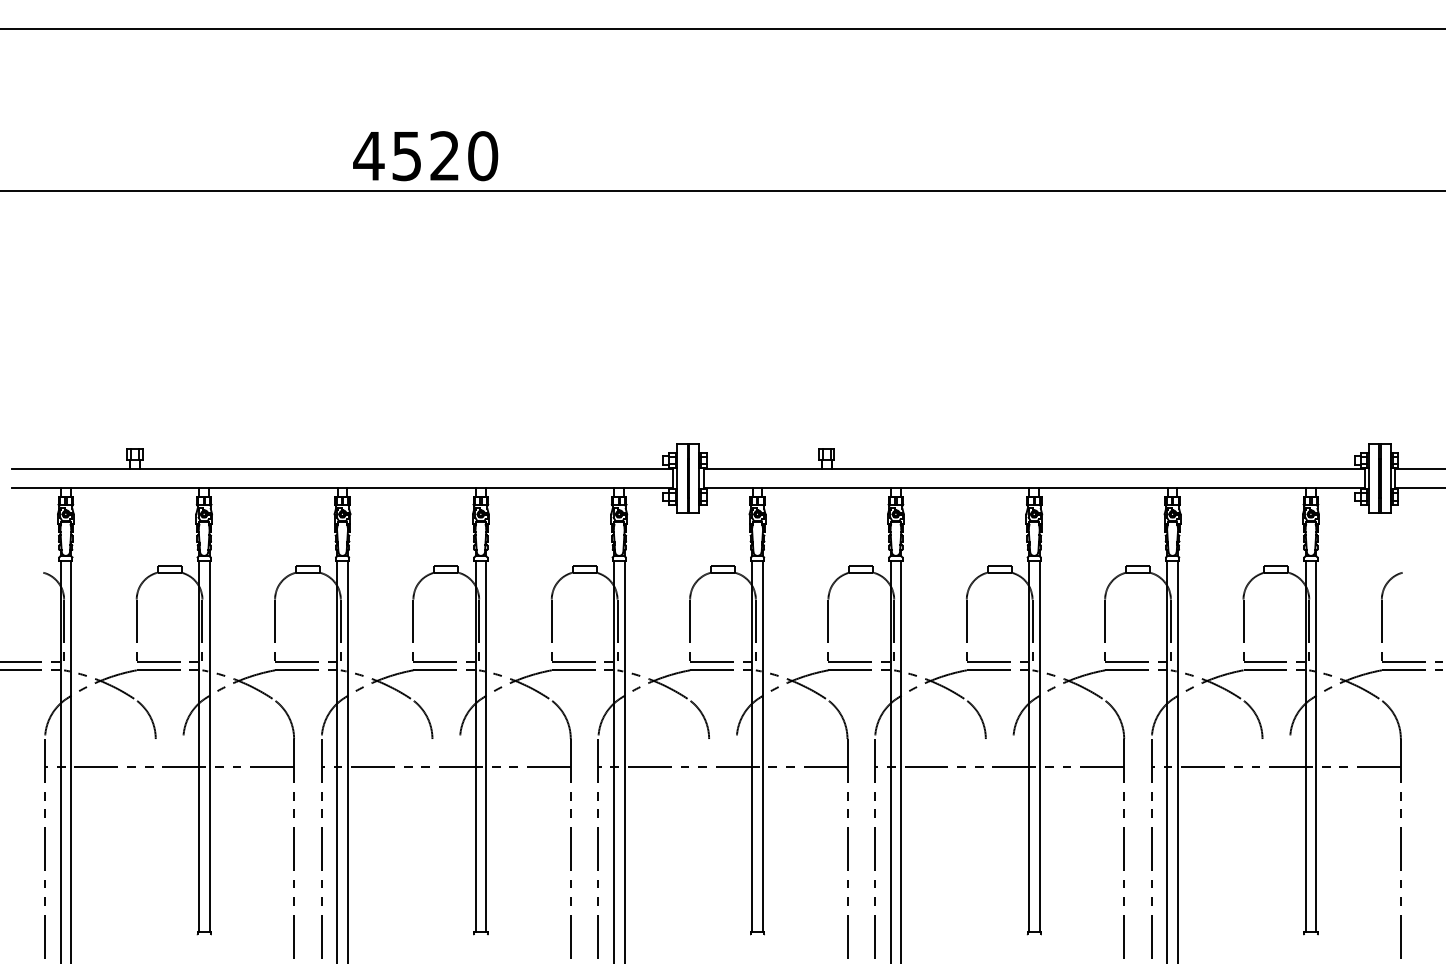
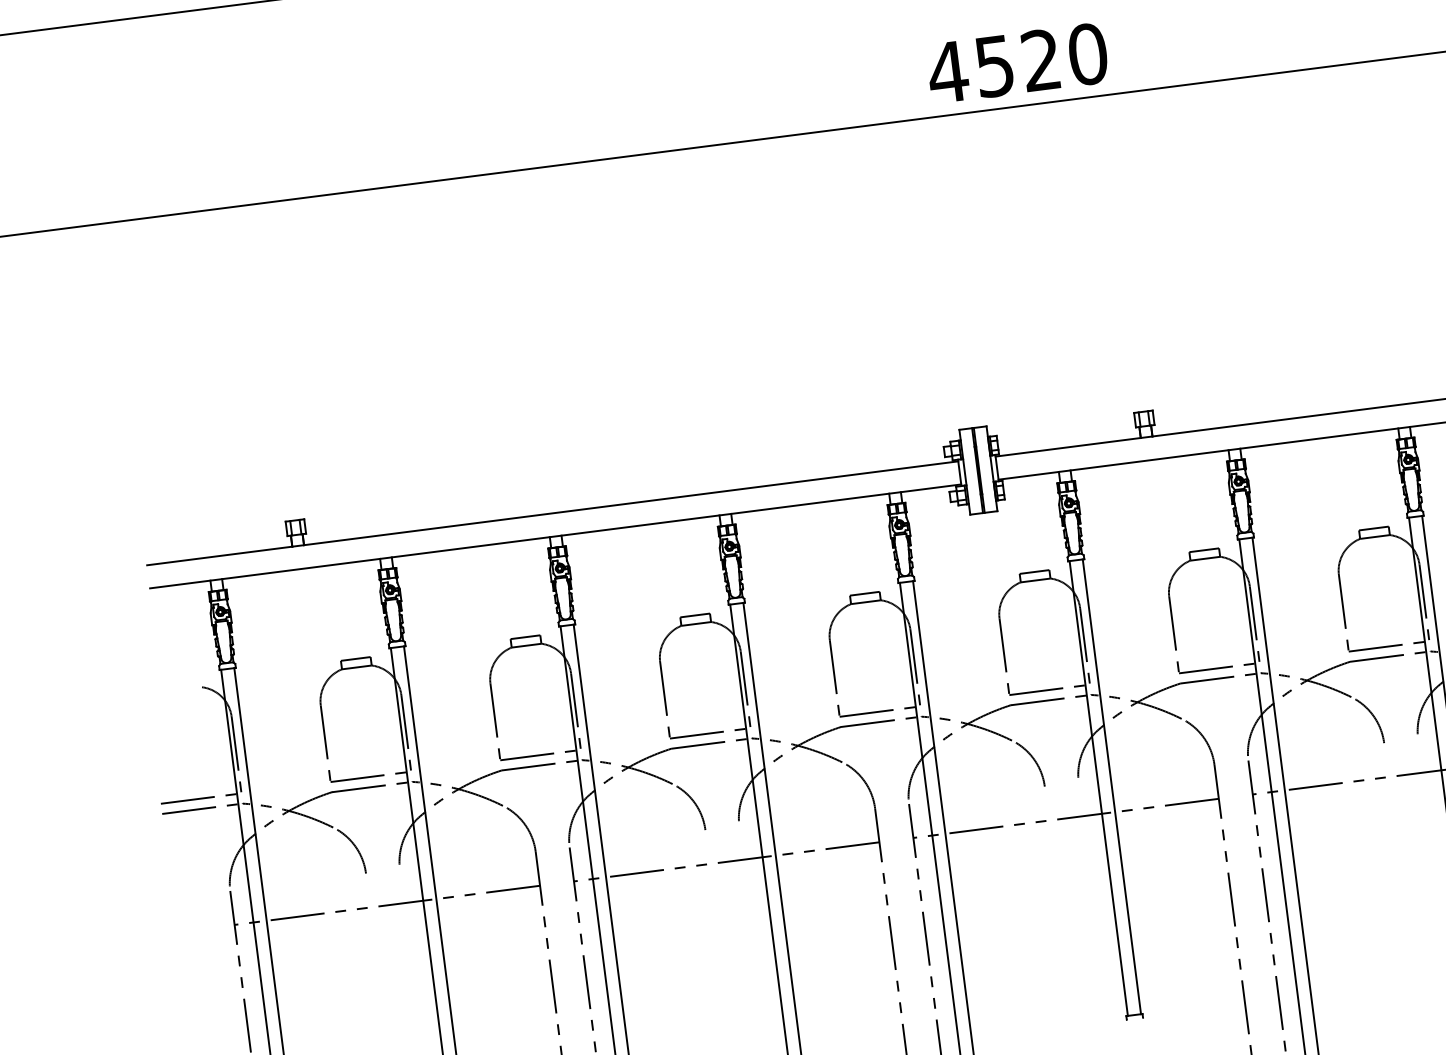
text: (425, 156) -> (1017, 63), moved

